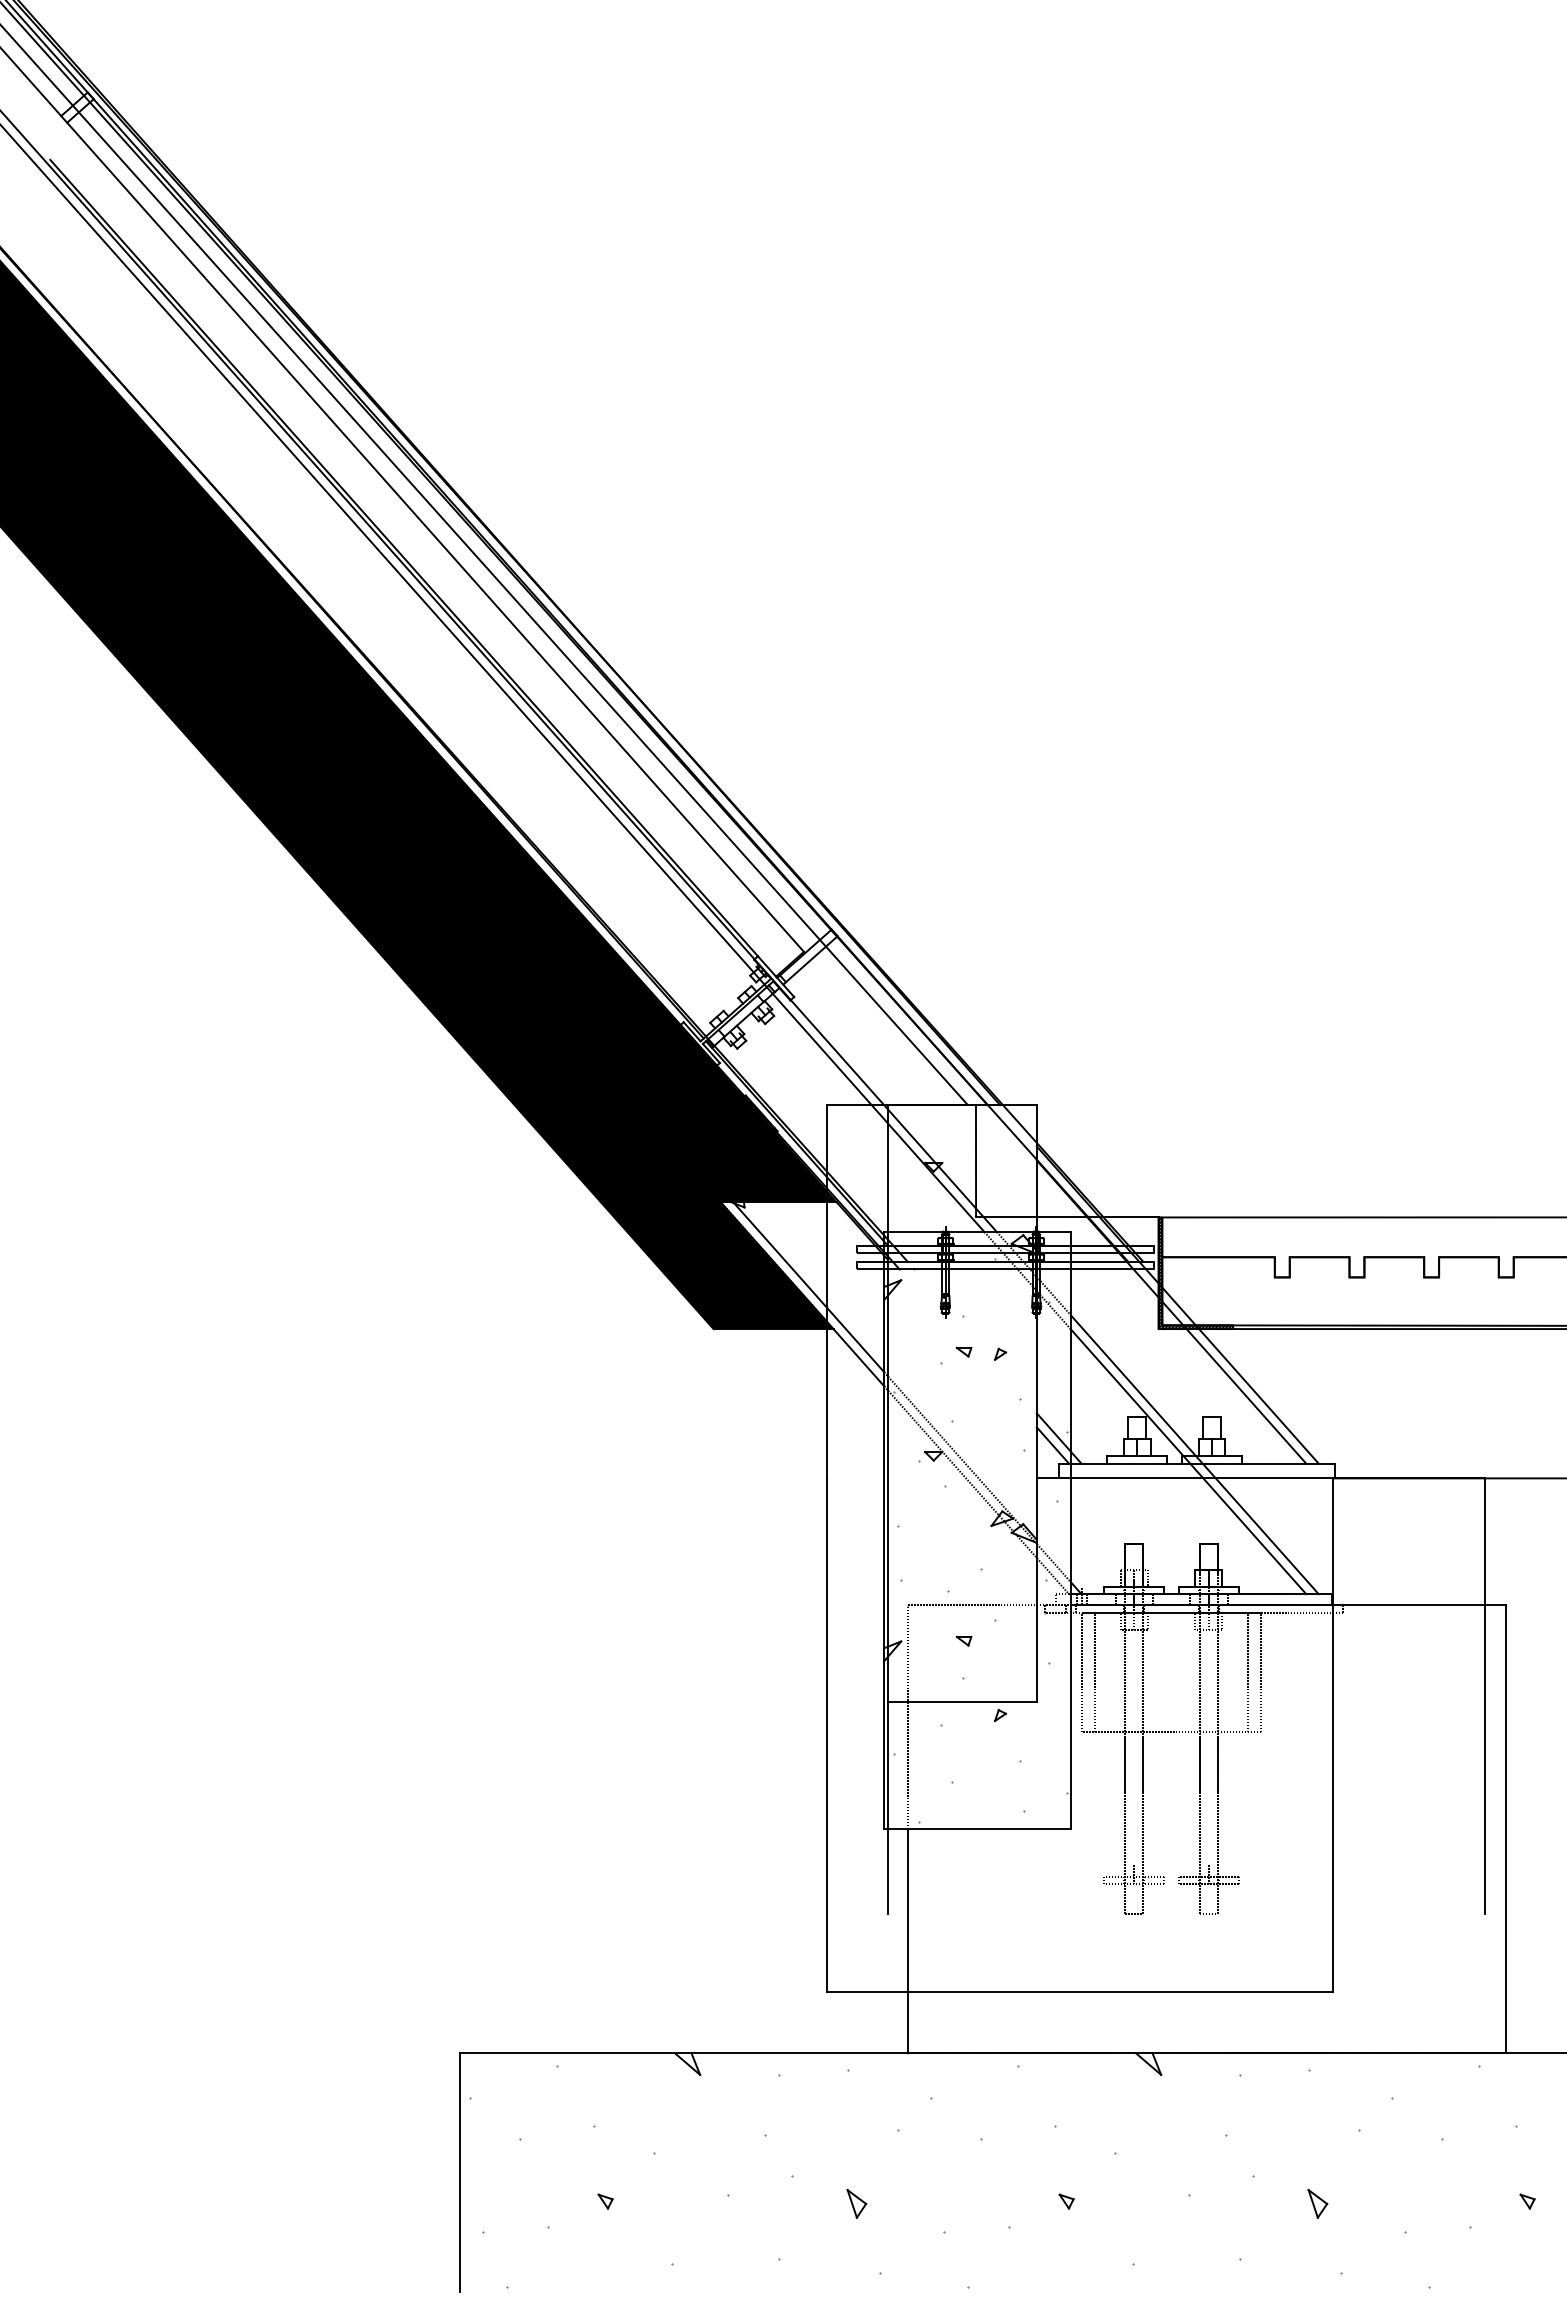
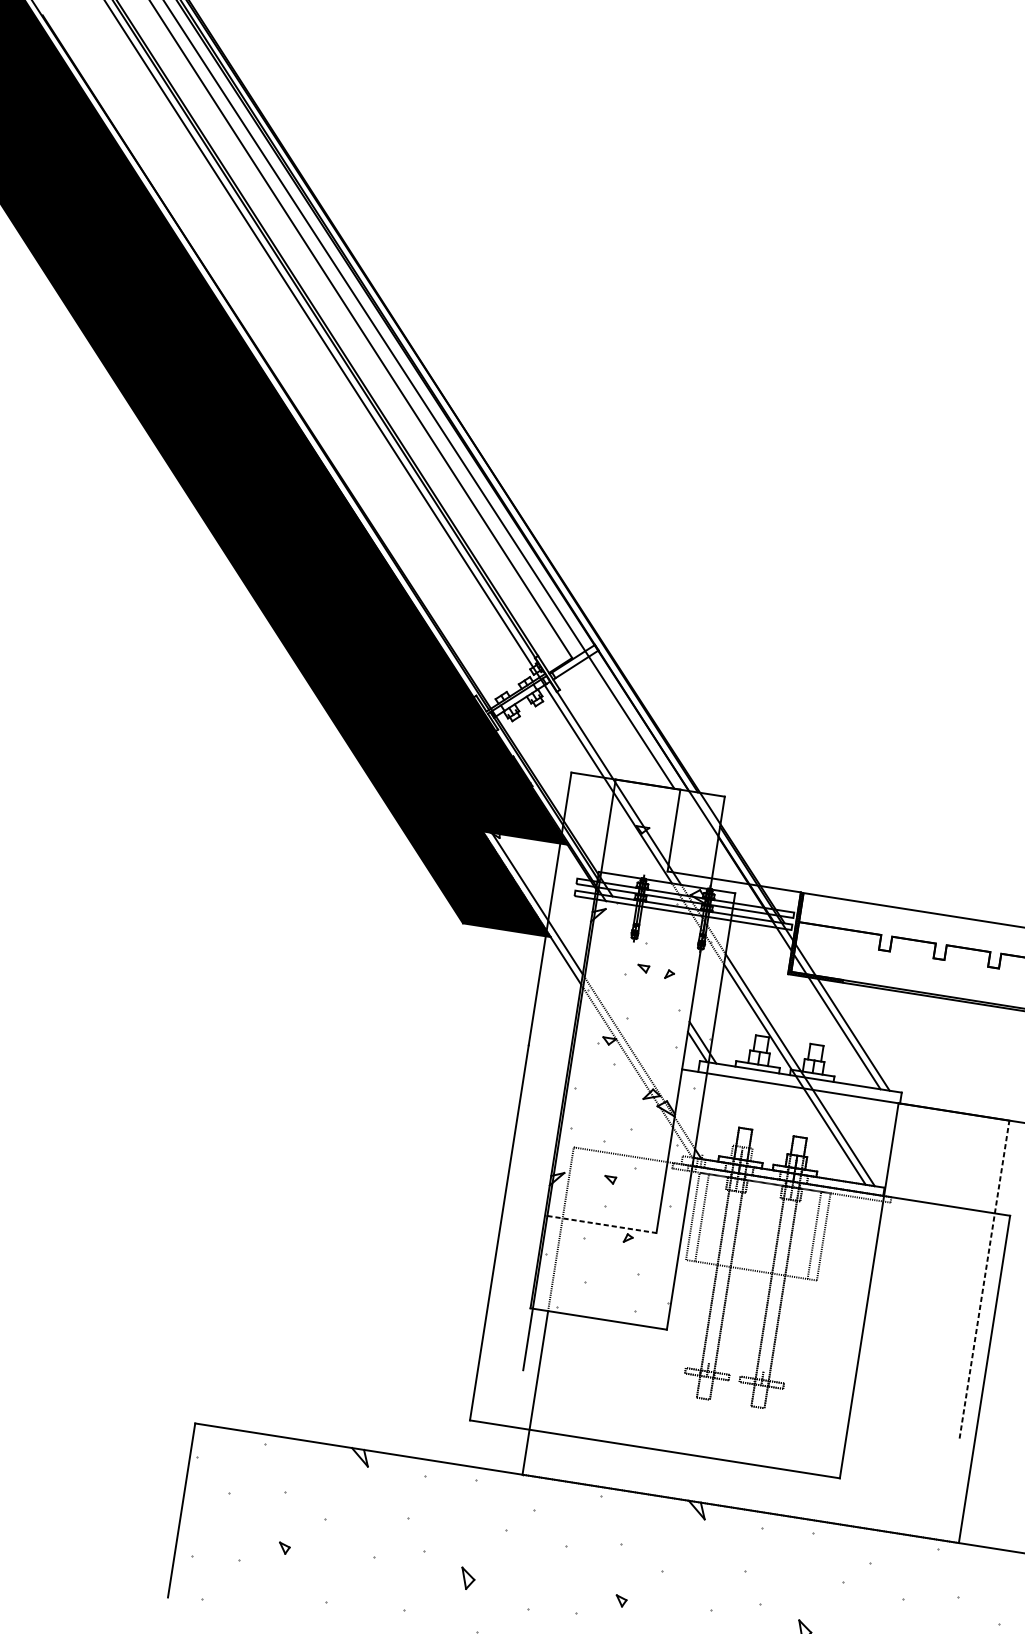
line: (1484, 1696) -> (984, 1279), solid -> dashed
line: (962, 1702) -> (602, 1224), solid -> dashed

